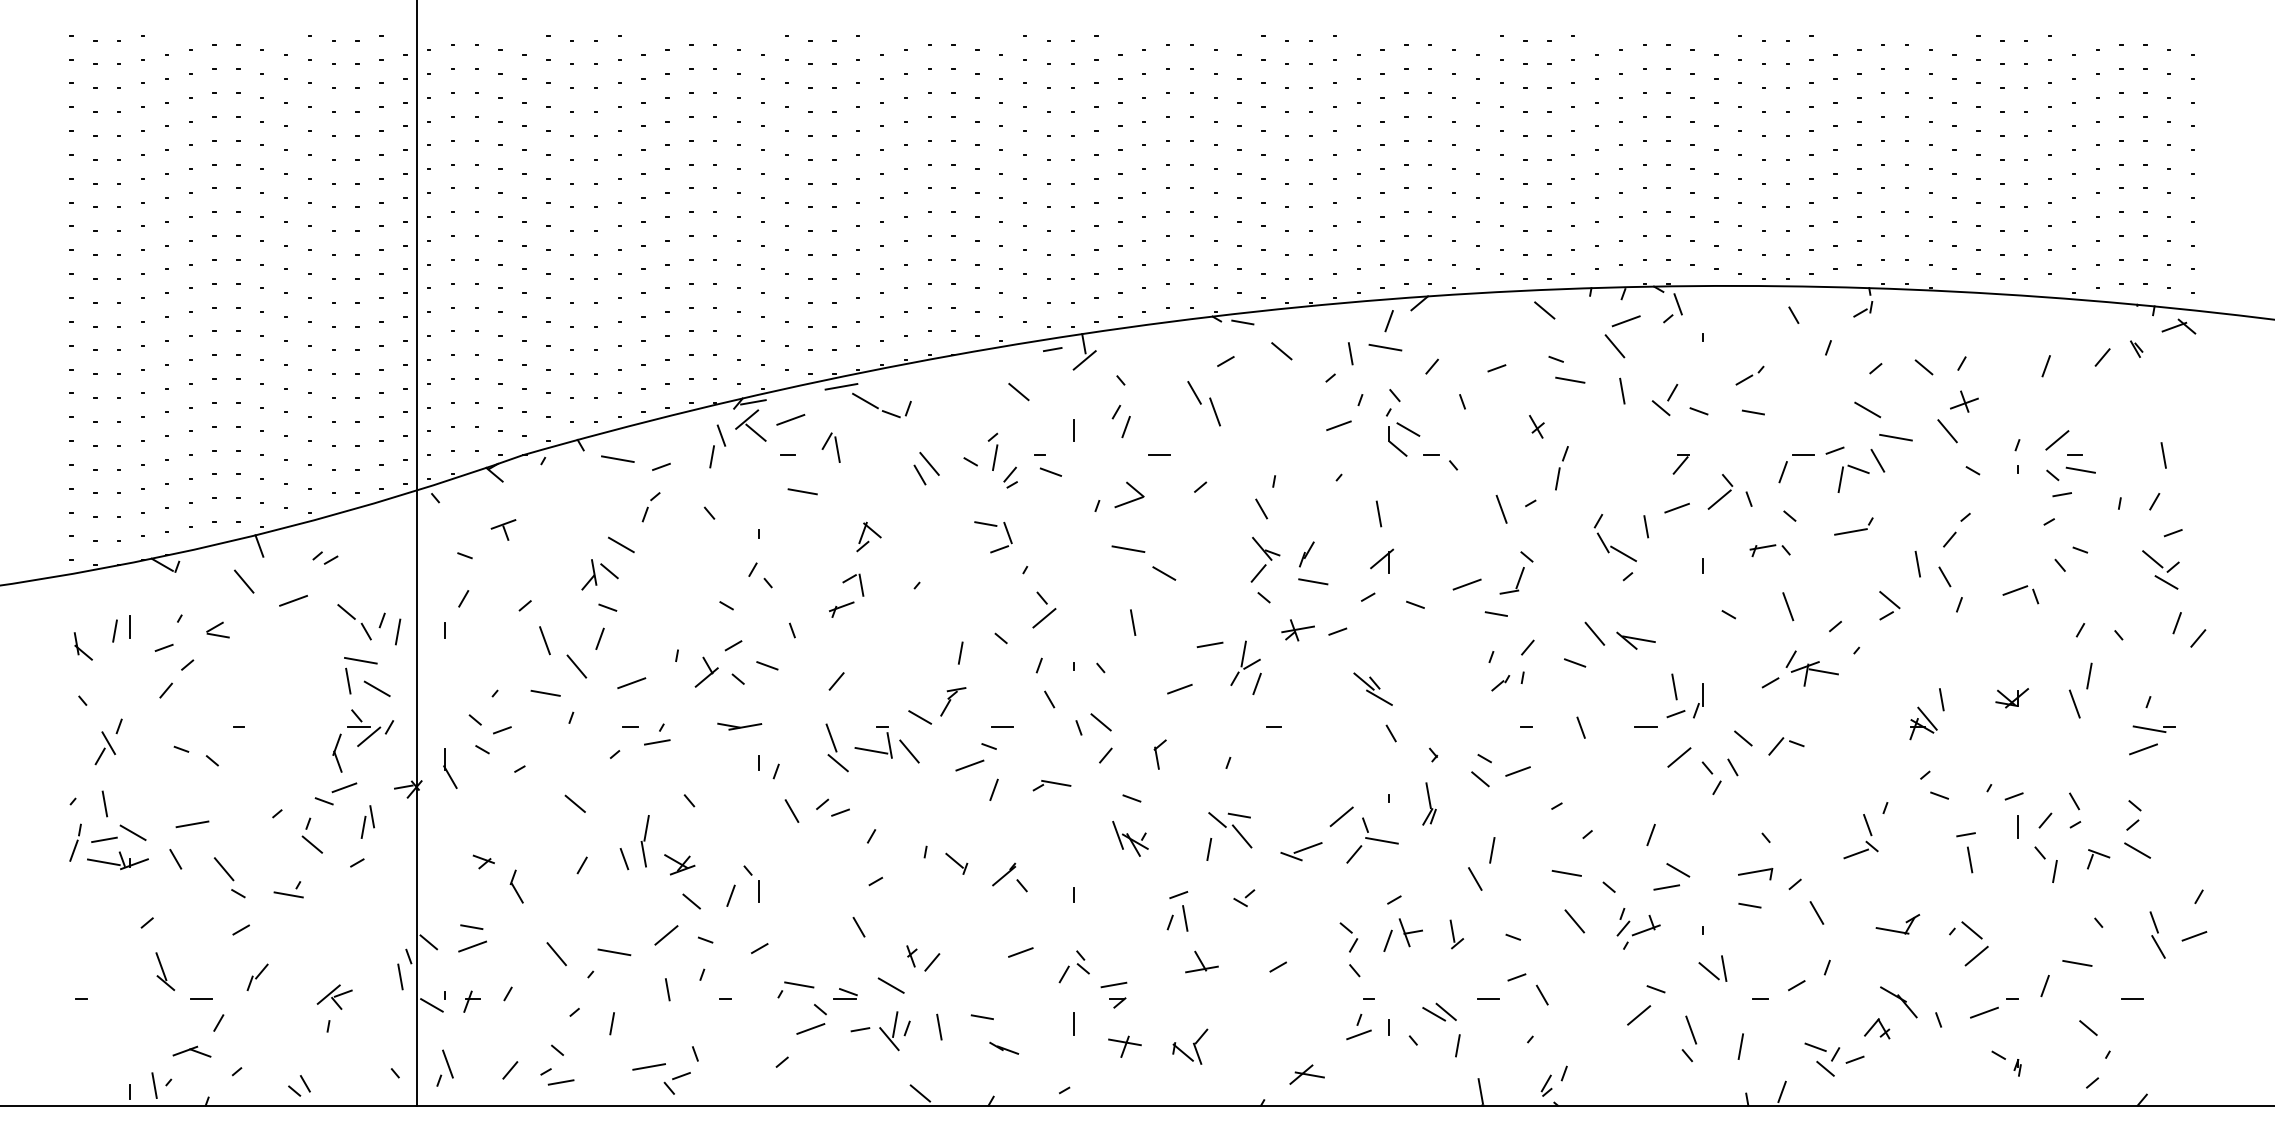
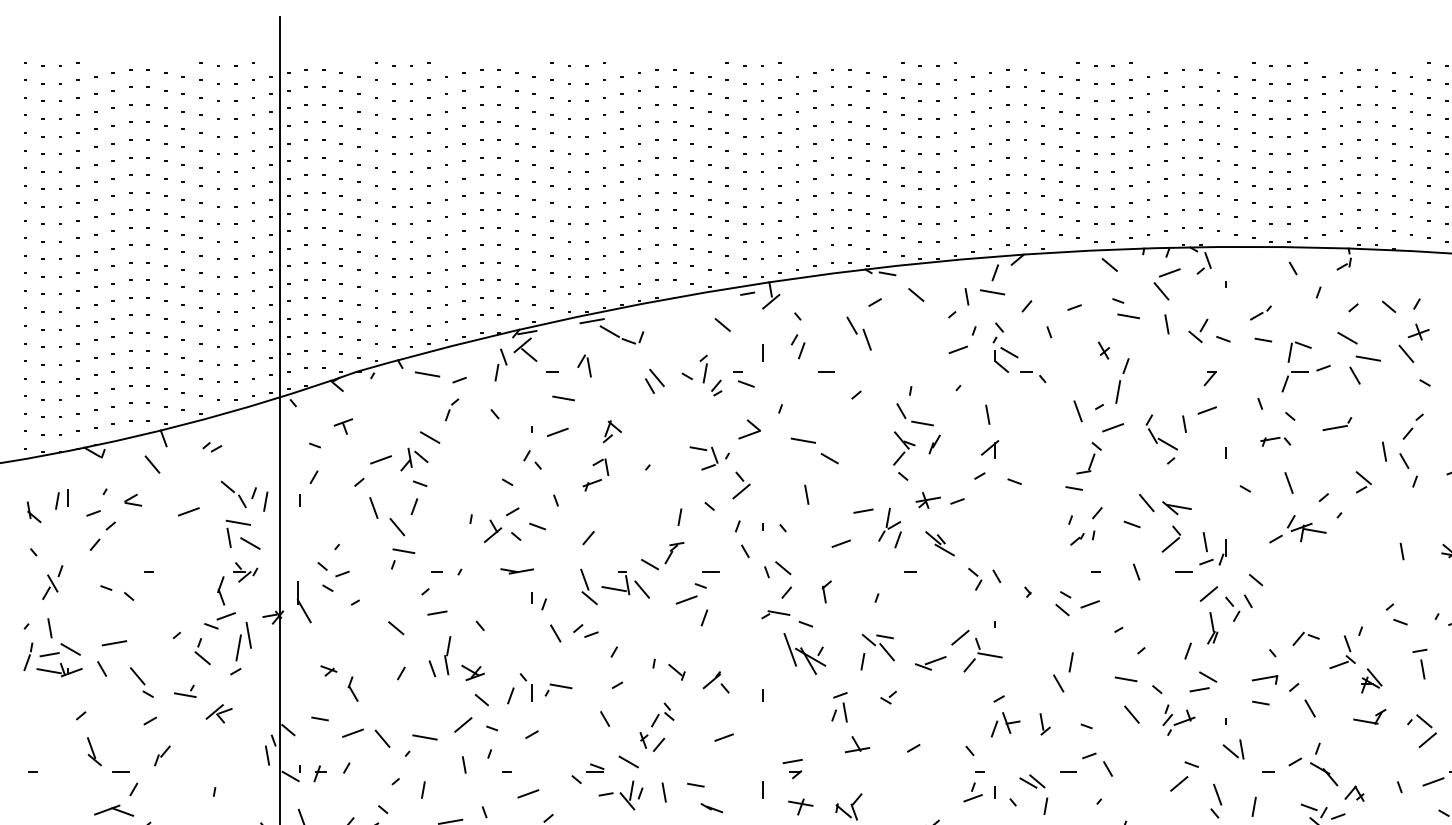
line: (790, 419) -> (557, 432), moved
part: (1561, 468) -> (1122, 381), size x1.4
part: (1855, 469) -> (1301, 345), moved
part: (1720, 491) -> (1171, 538), moved
part: (1130, 500) -> (750, 433), moved
part: (993, 526) -> (704, 450), moved
line: (1313, 581) -> (922, 423), moved
line: (1466, 584) -> (1112, 427), moved
line: (293, 600) -> (188, 511), moved
line: (631, 682) -> (380, 459), moved
part: (1372, 688) -> (939, 543), moved
line: (545, 692) -> (403, 550), moved
part: (1923, 723) -> (1371, 680), moved
part: (370, 727) -> (245, 571), size x0.7
line: (657, 742) -> (437, 613), moved
part: (1786, 746) -> (1306, 638), moved
part: (450, 768) -> (304, 602), size x1.4
part: (1051, 785) -> (775, 614), moved
part: (1429, 803) -> (1212, 627), moved
part: (367, 821) -> (243, 641), size x1.6
part: (1130, 838) -> (804, 653), size x1.6
part: (1348, 937) -> (974, 579), moved
line: (472, 946) -> (352, 733), moved
part: (1073, 966) -> (662, 714), moved
part: (795, 989) -> (558, 689), moved
part: (334, 996) -> (218, 713), moved
part: (1898, 1002) -> (1323, 774), moved
line: (810, 1028) -> (528, 793), moved
part: (191, 1051) -> (113, 810), size x1.4

